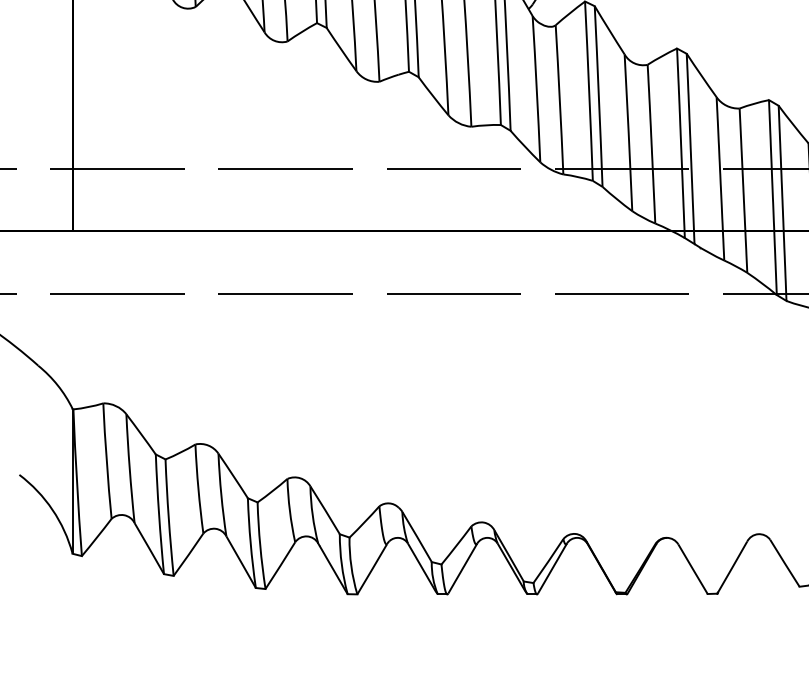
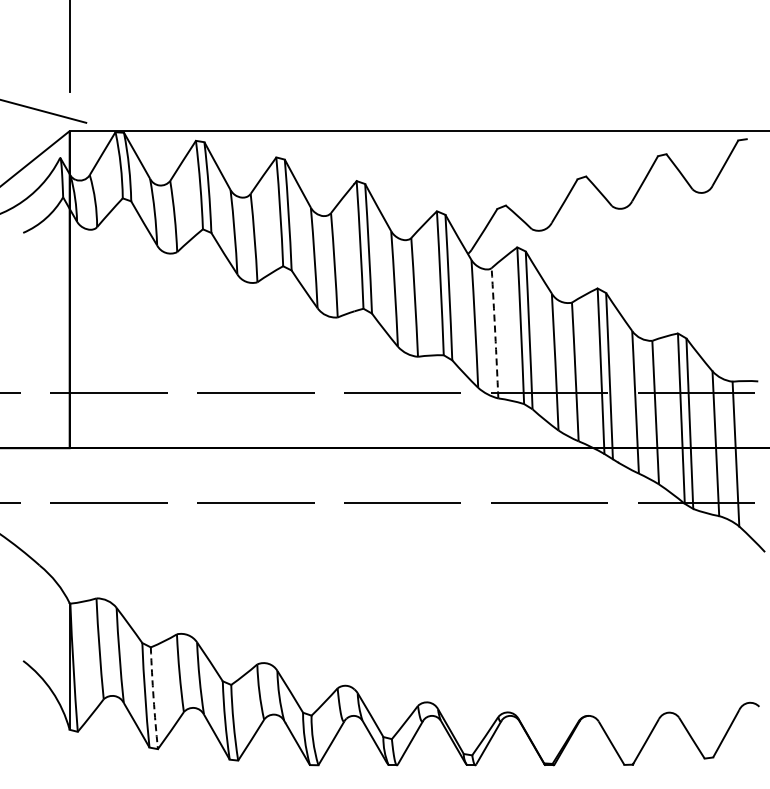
arc: (560, 100) -> (495, 333), solid -> dashed
arc: (168, 517) -> (153, 698), solid -> dashed

